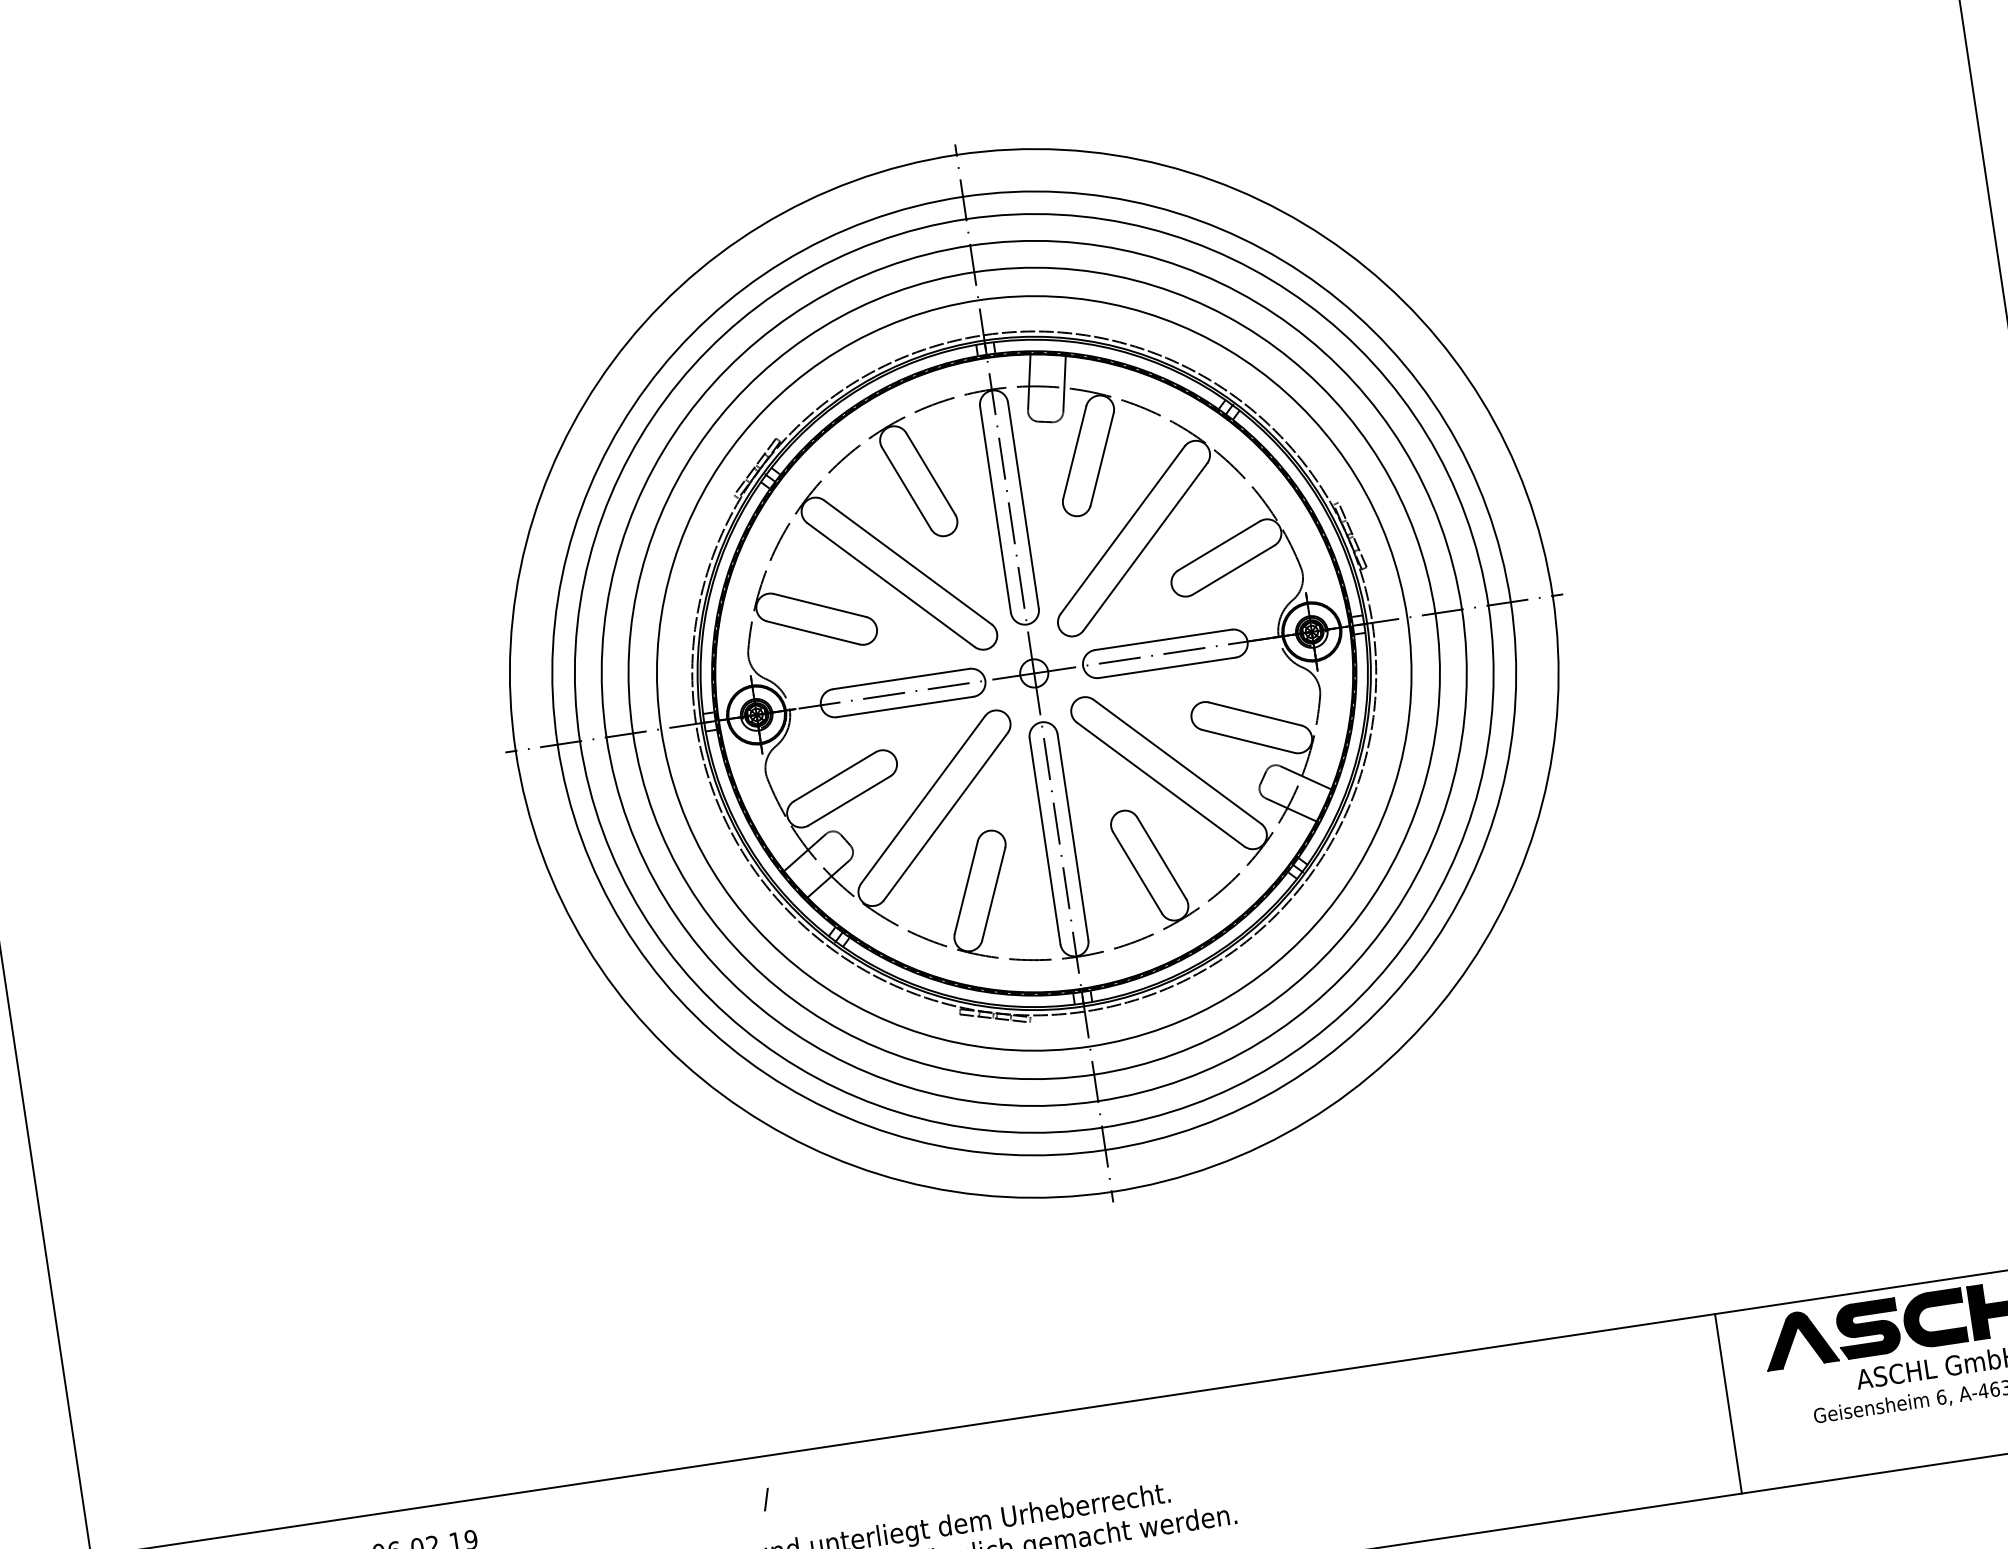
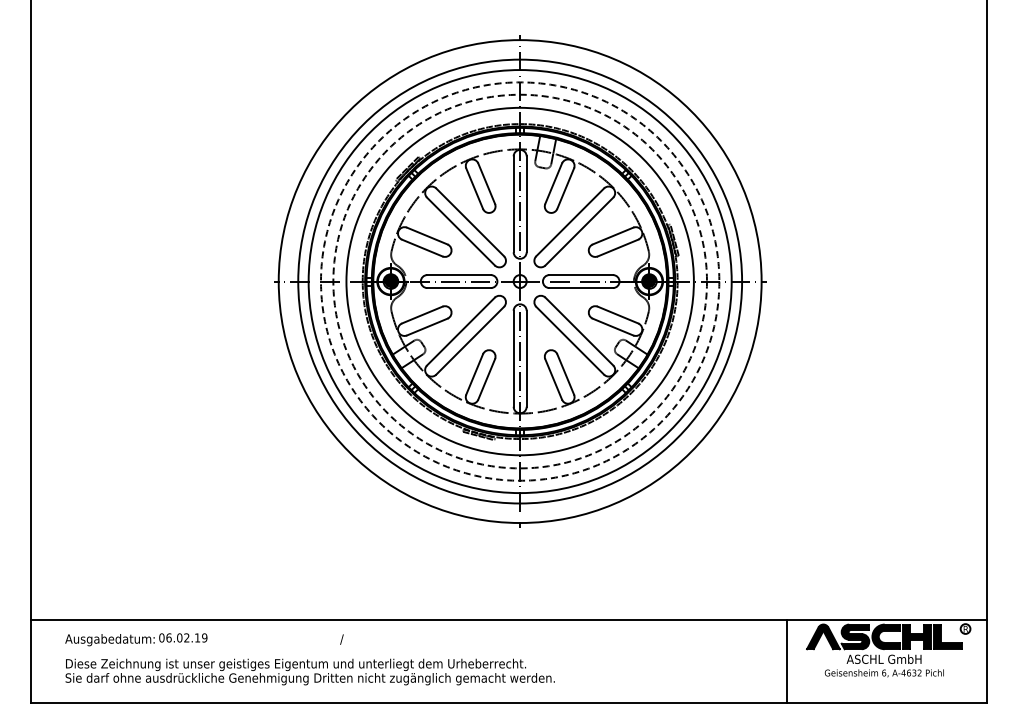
circle: (1032, 673) -> (519, 281), solid -> dashed
circle: (1034, 673) -> (520, 281), solid -> dashed

